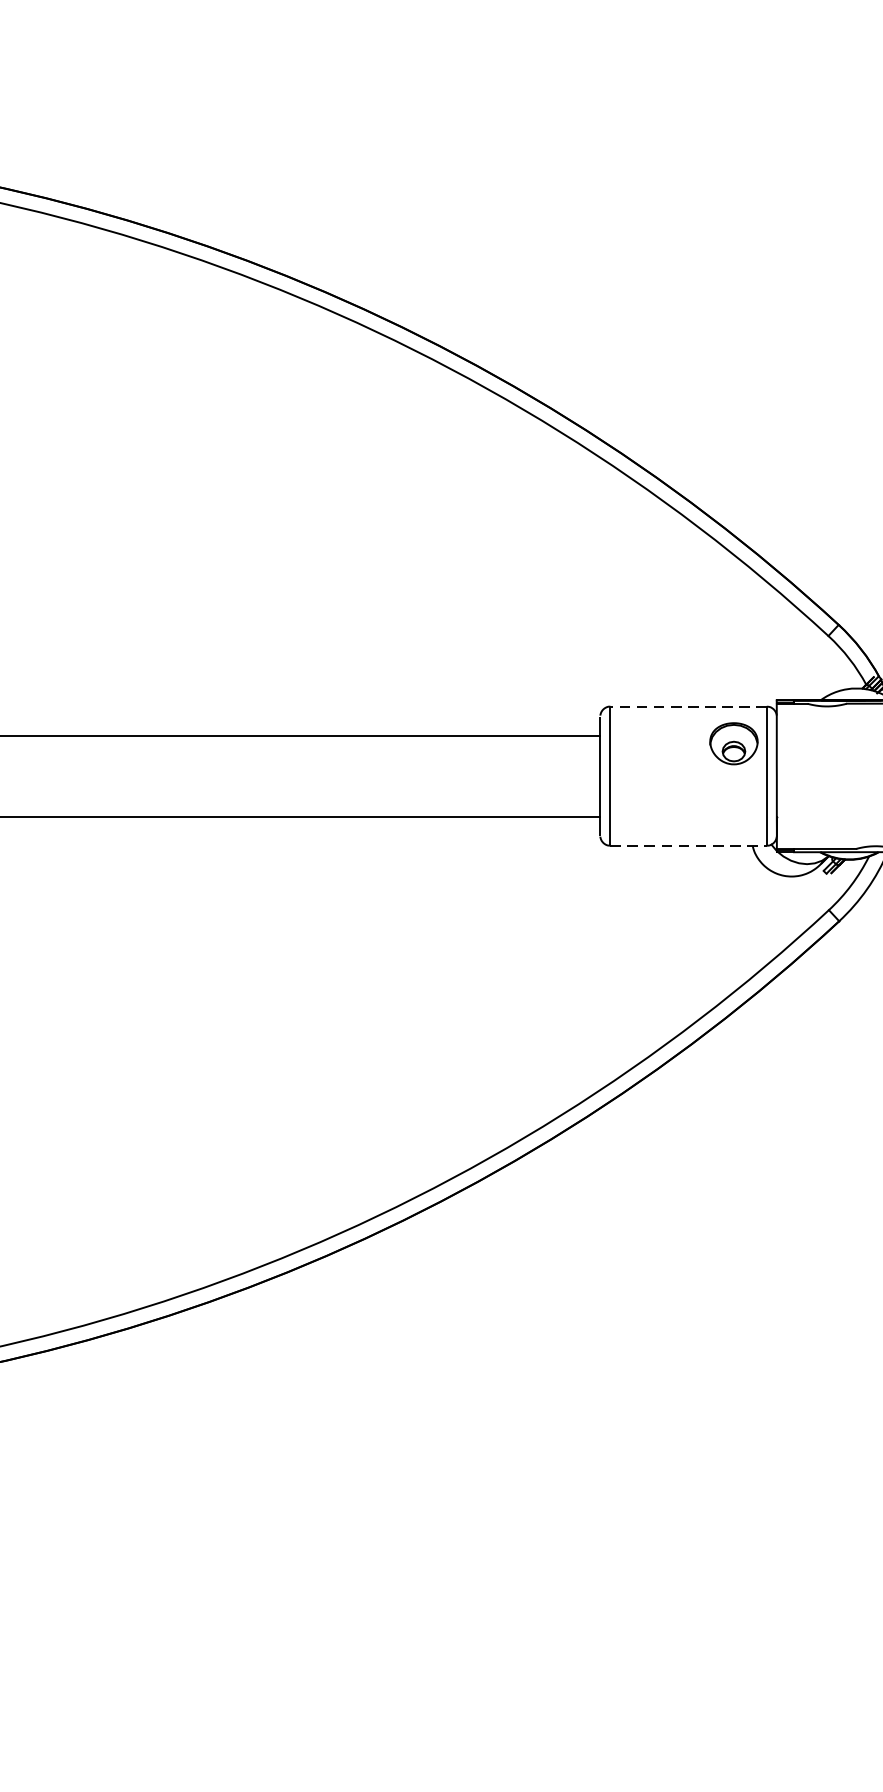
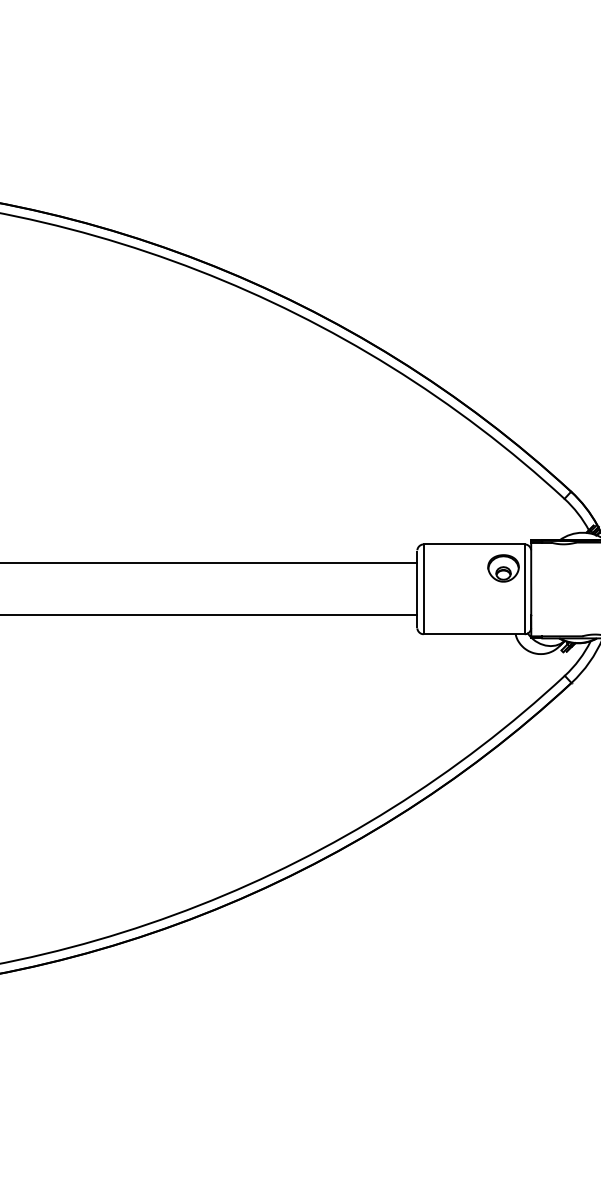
line: (687, 706) -> (473, 544), dashed -> solid
line: (688, 846) -> (474, 634), dashed -> solid

